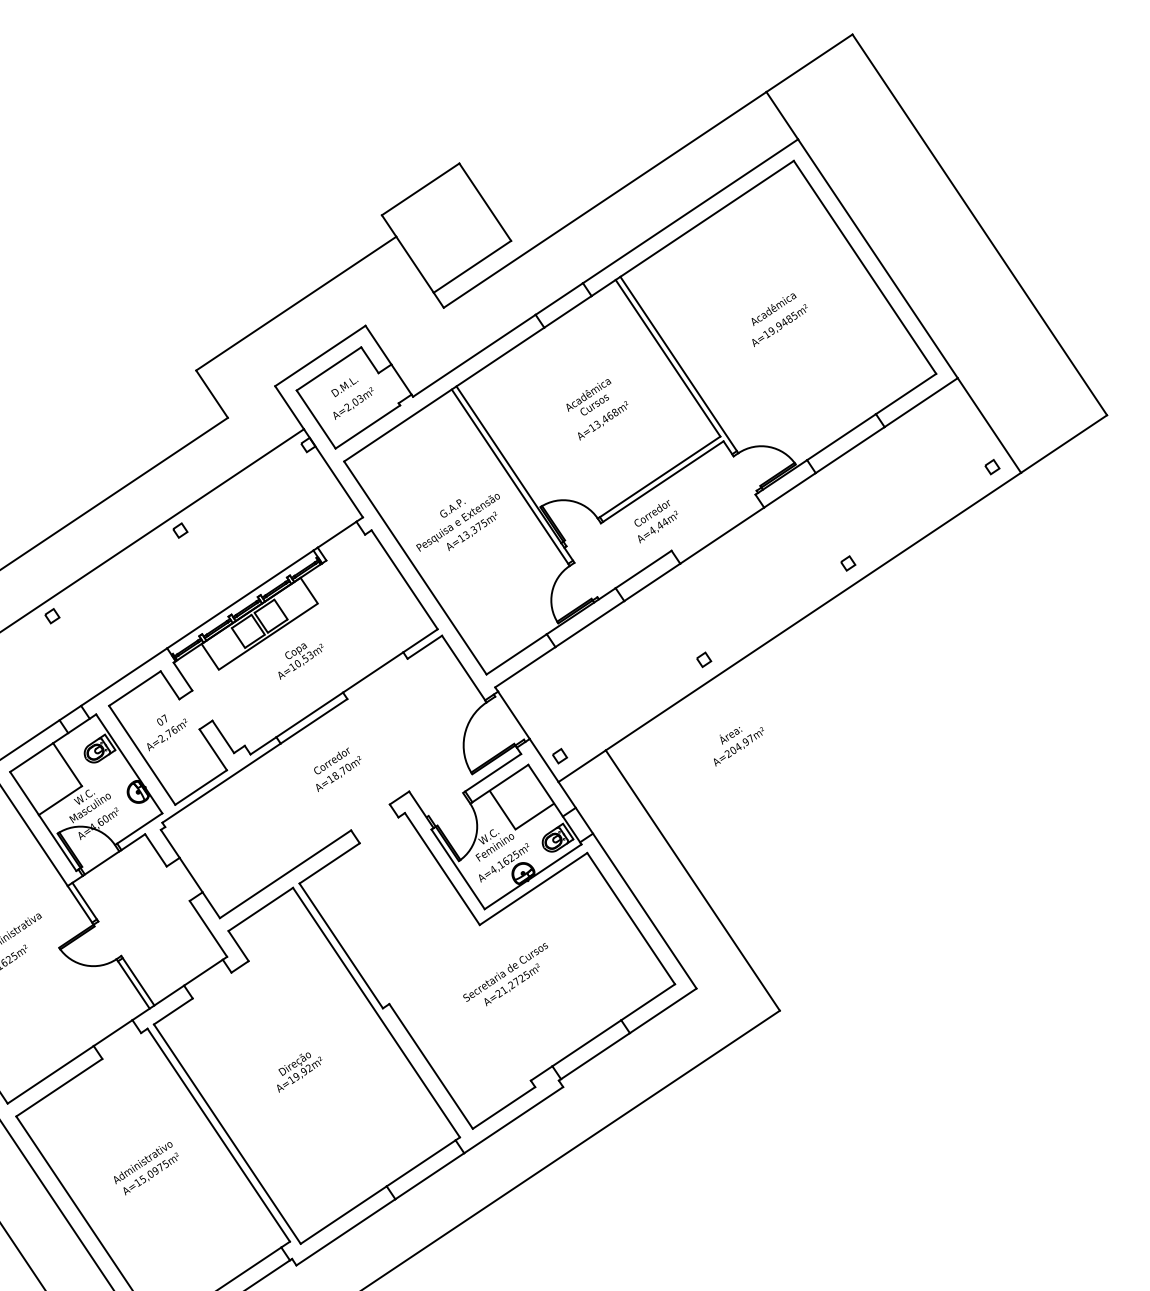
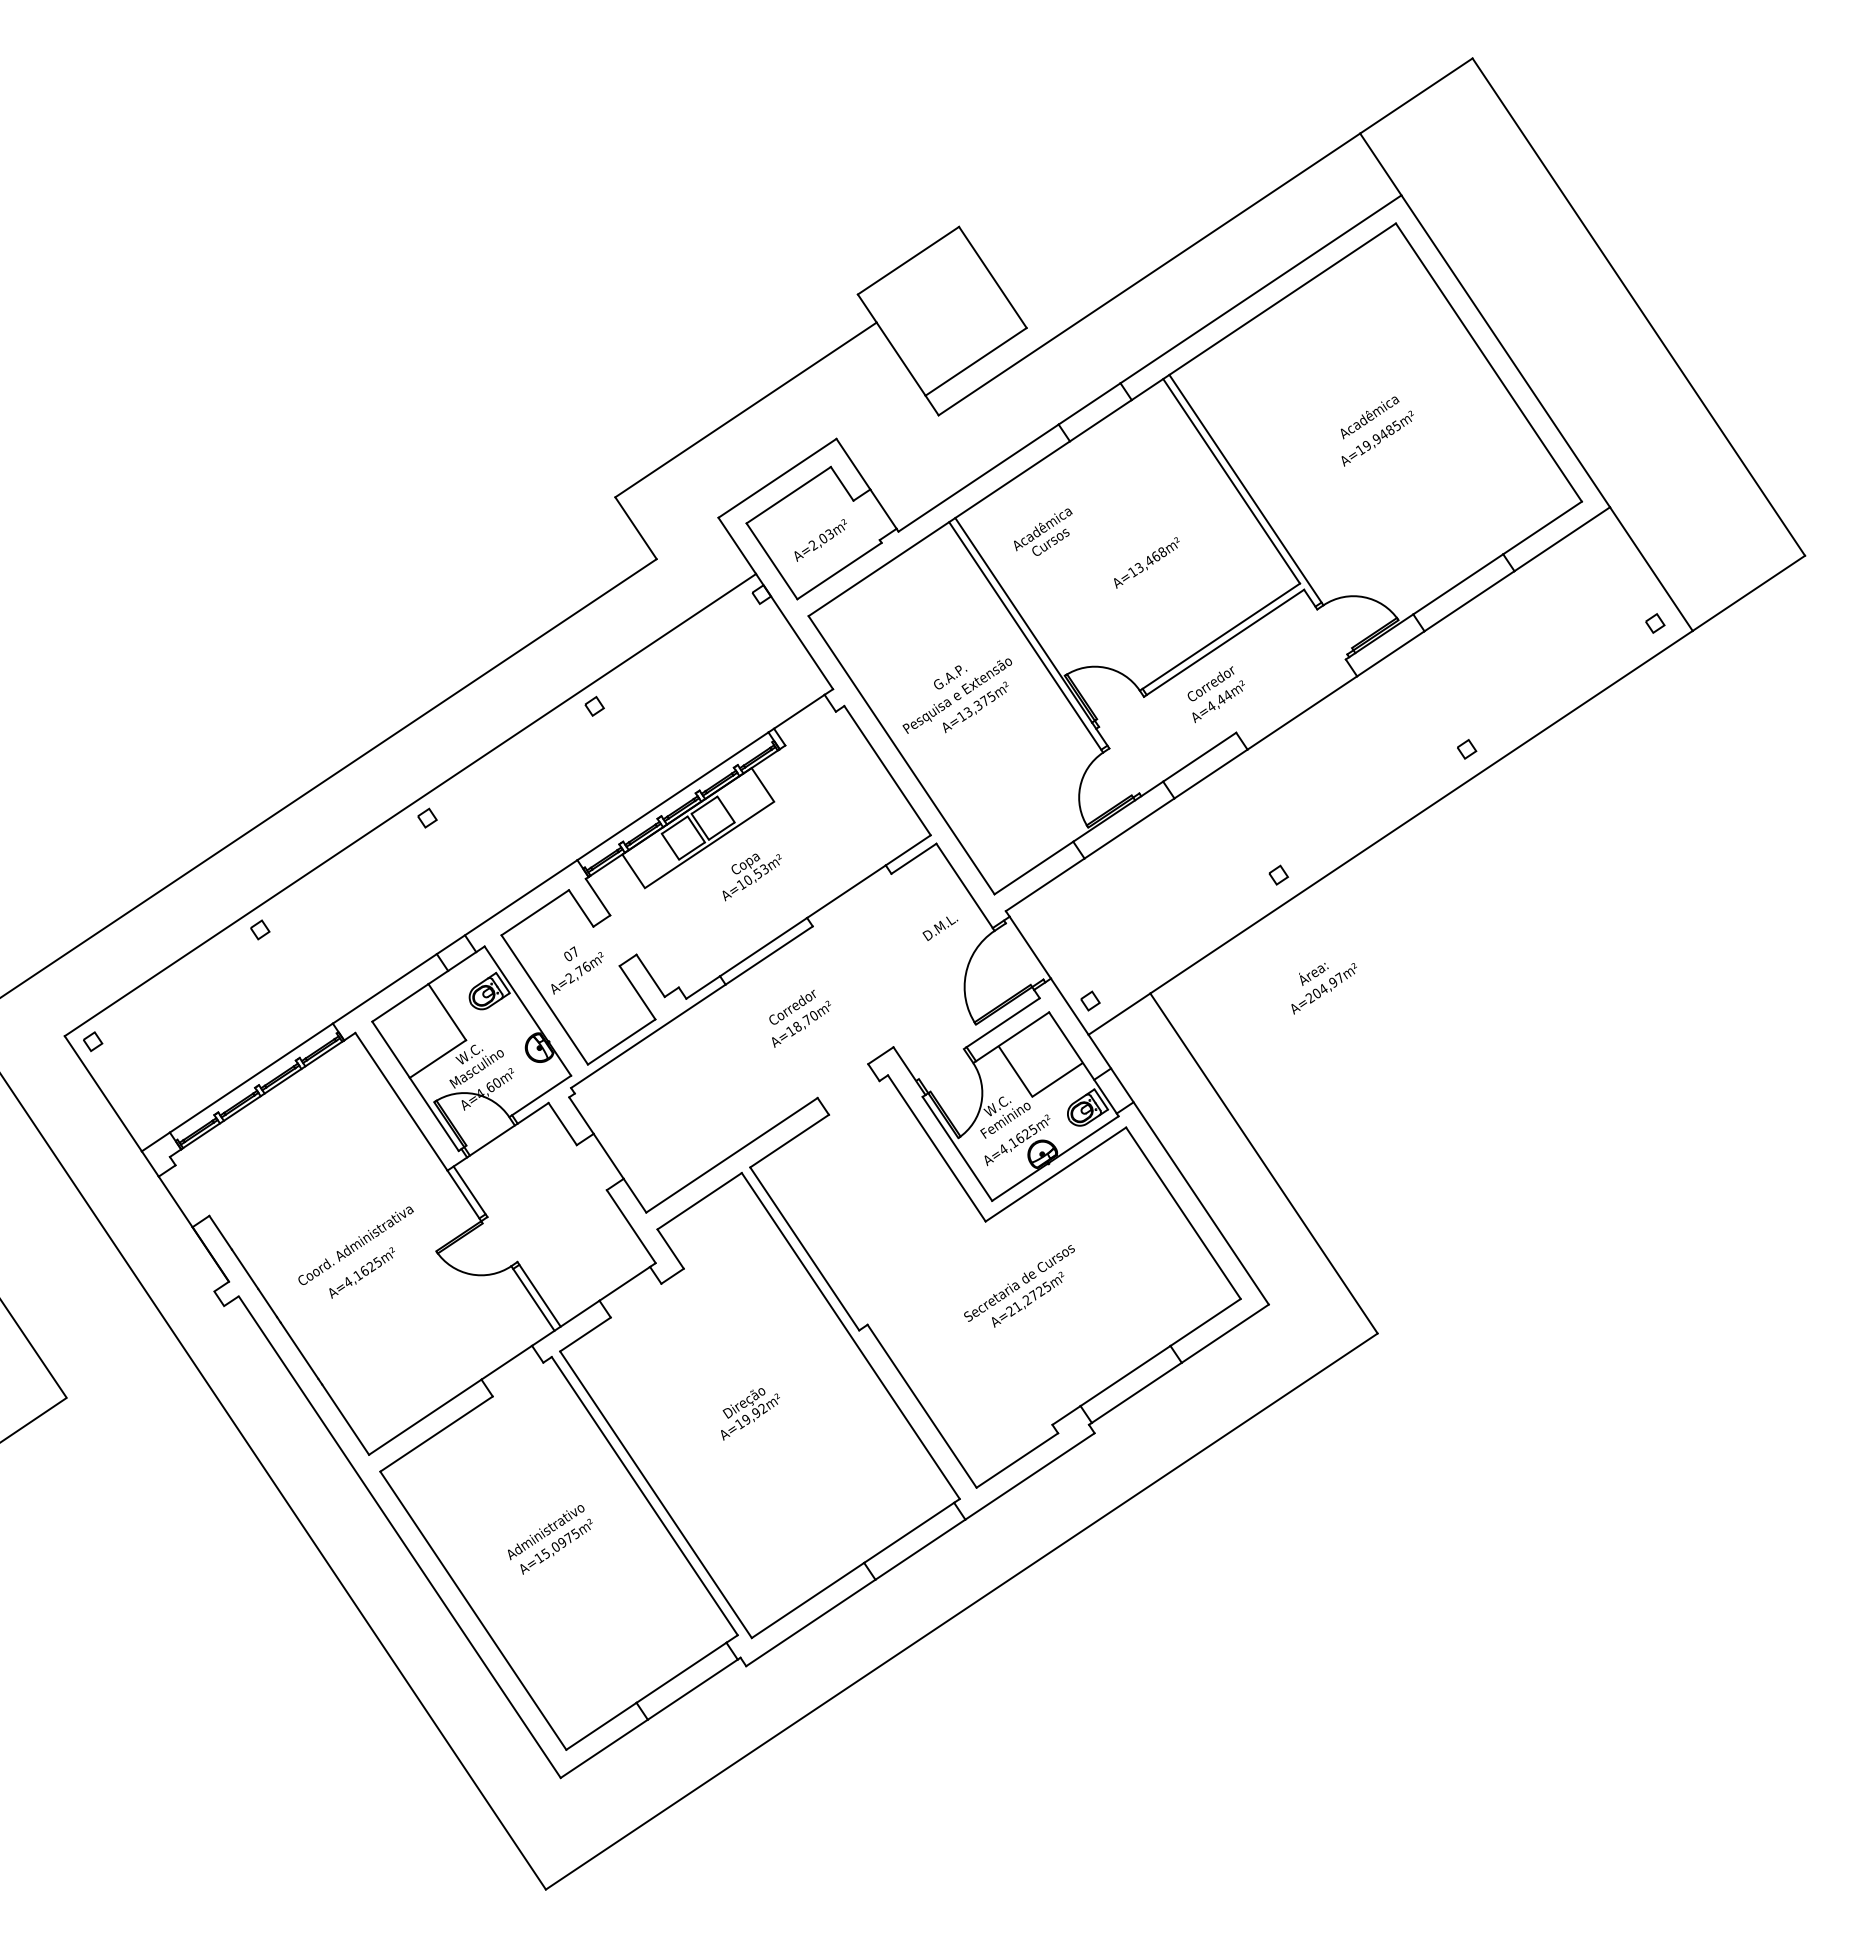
text: (344, 387) -> (940, 928), moved
text: (589, 396) -> (1043, 531), moved

